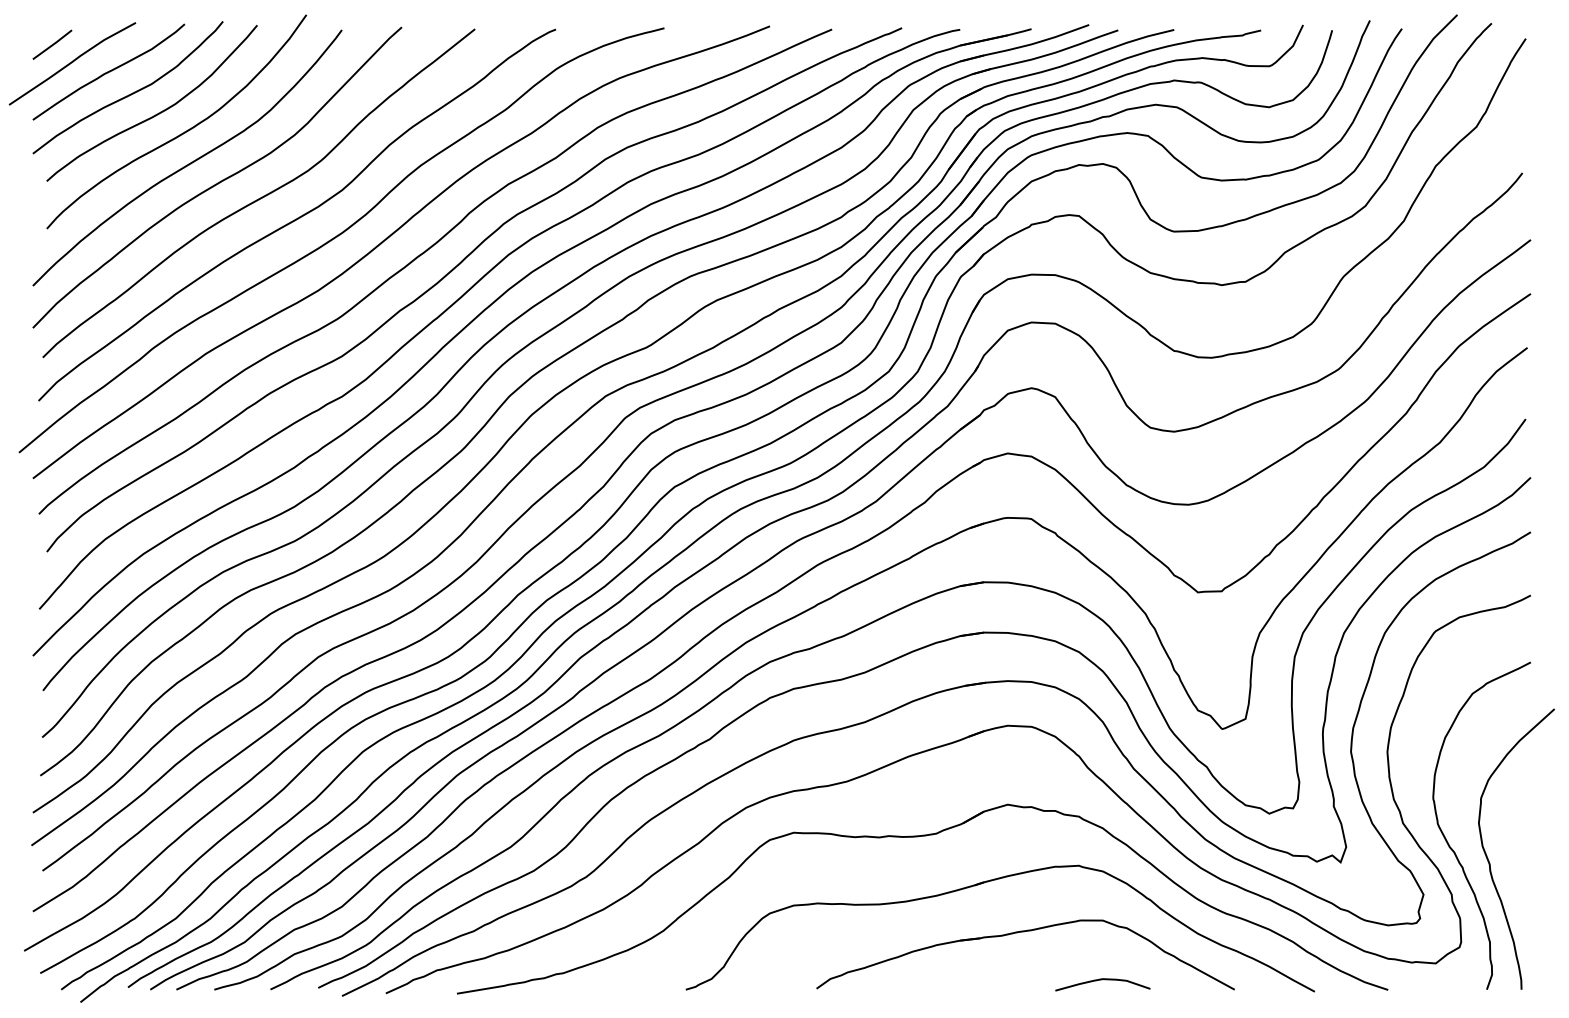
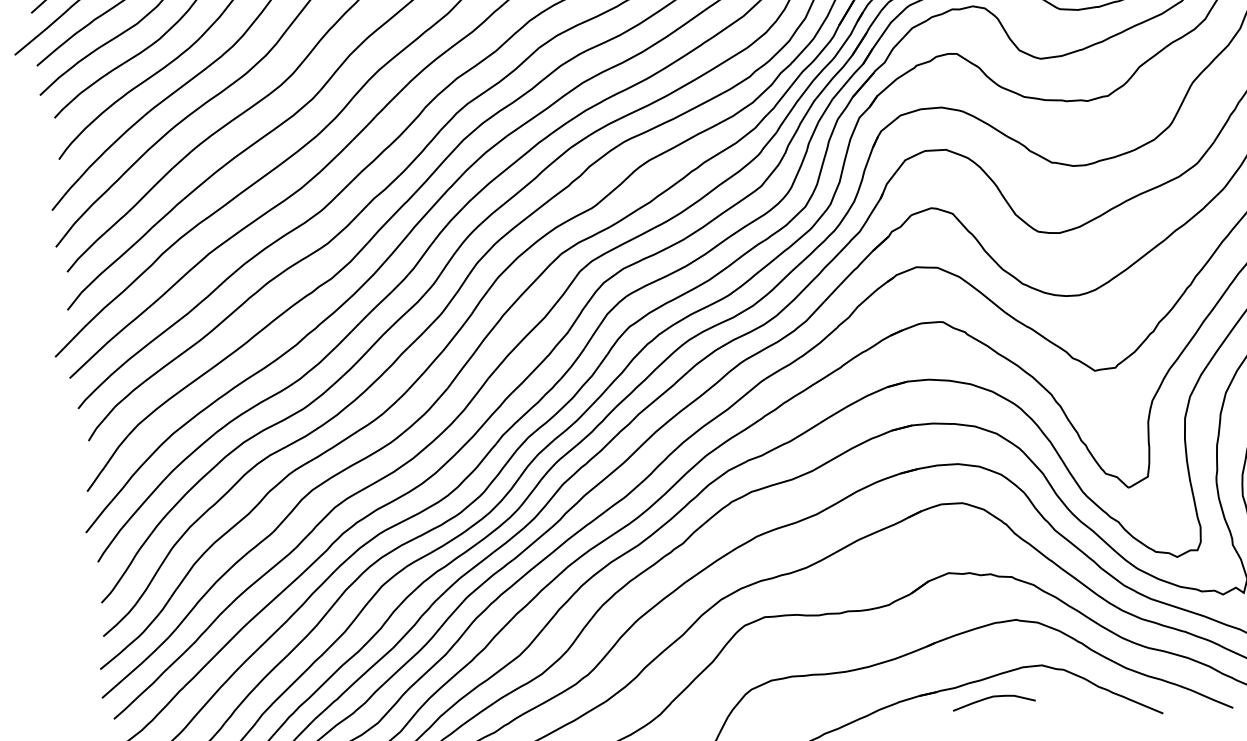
curve: (1102, 980) -> (993, 697), moved

